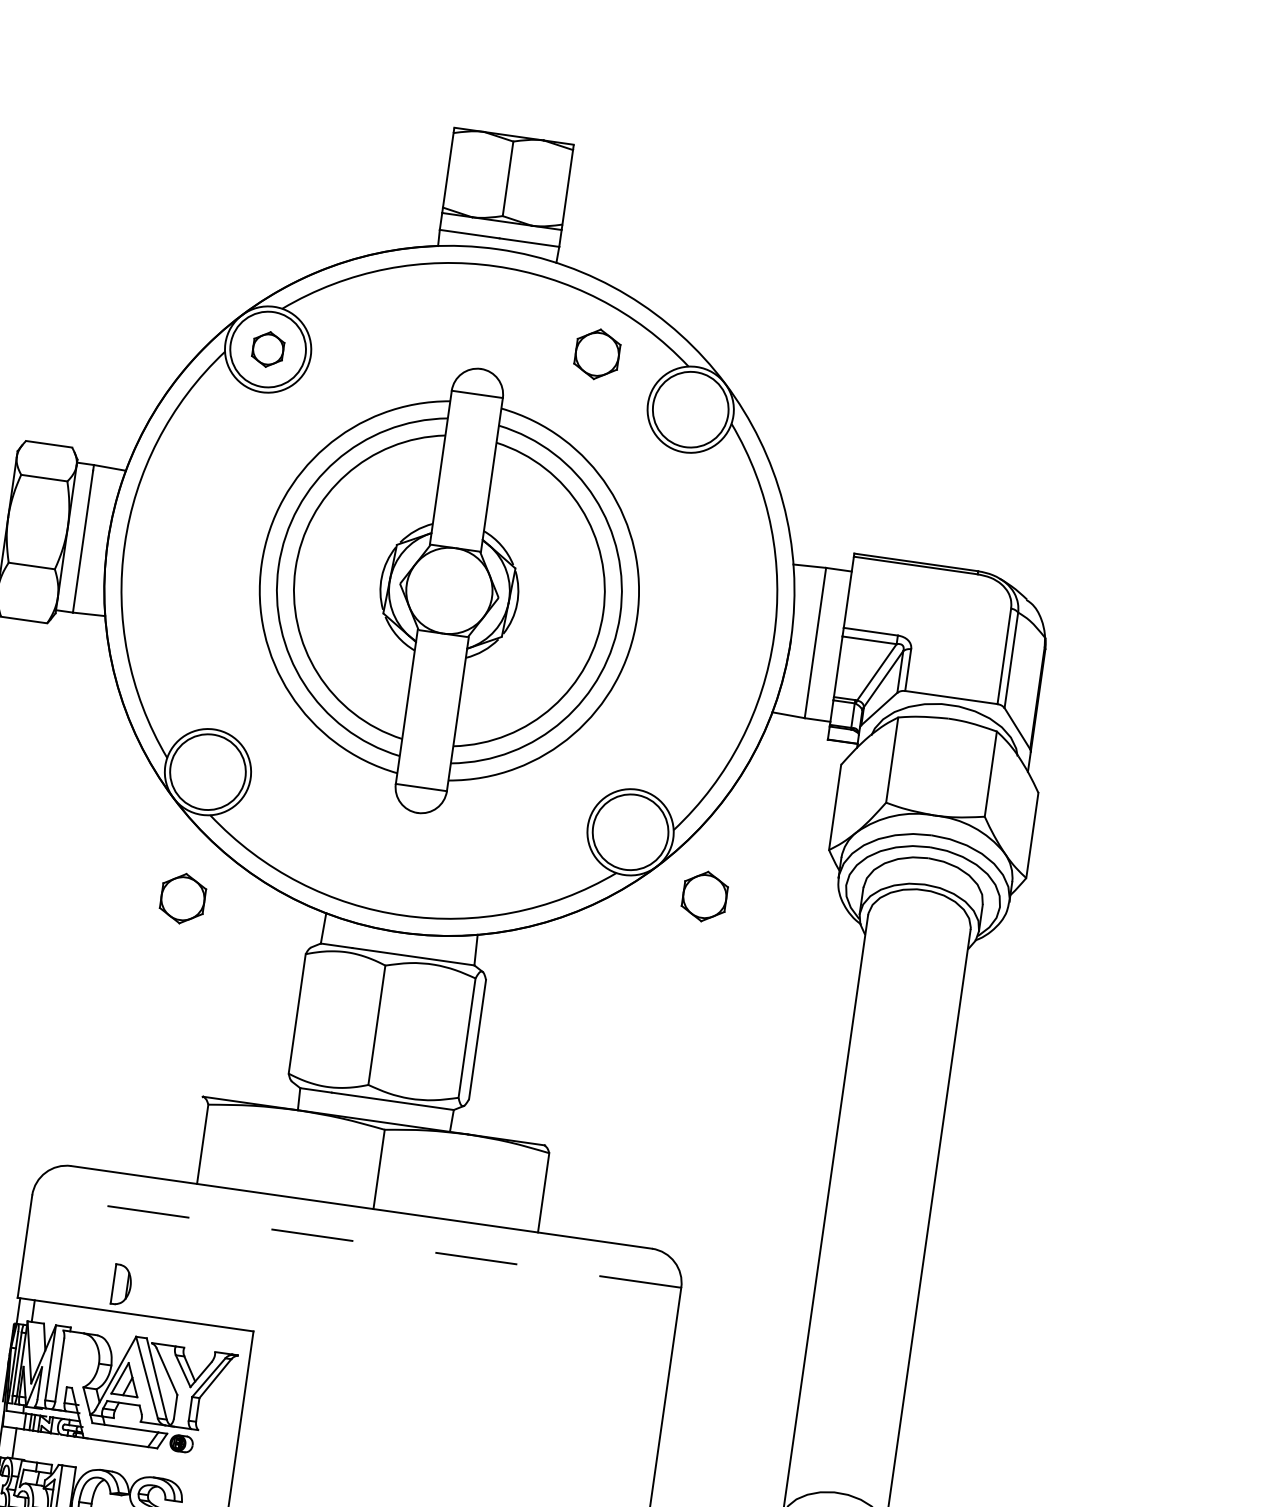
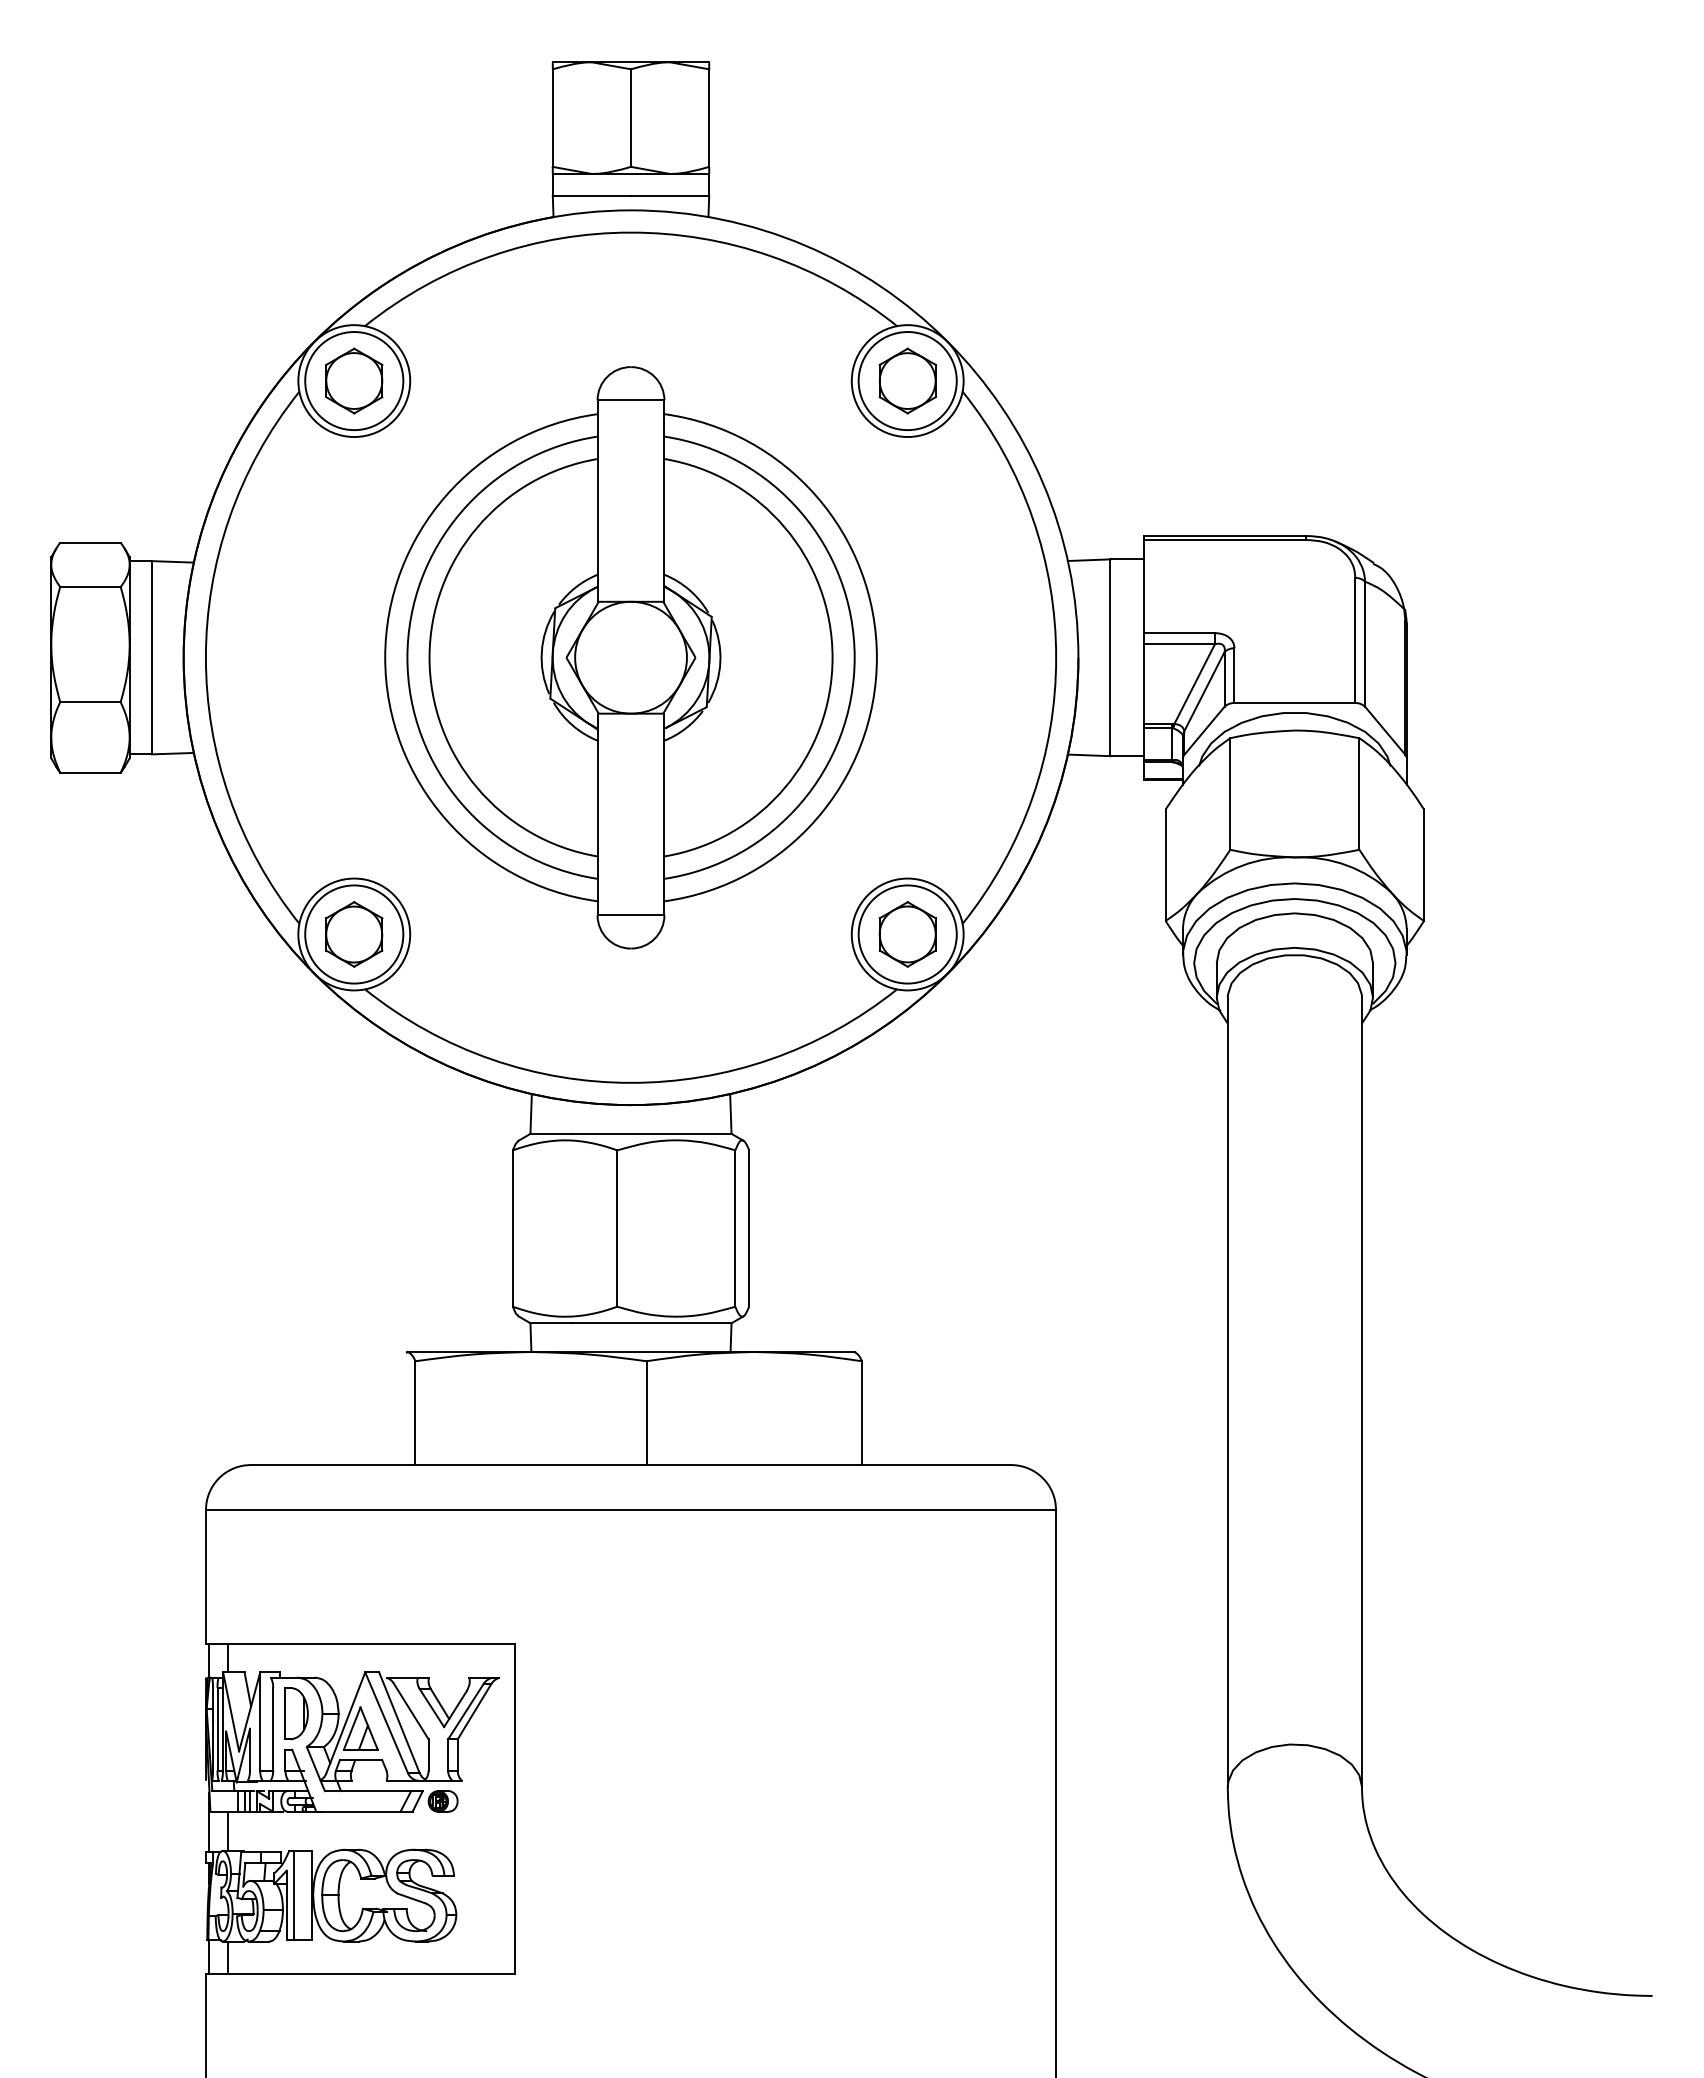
part: (268, 349) -> (354, 380), size x1.43
part: (597, 353) -> (907, 380), moved
part: (704, 896) -> (907, 934), moved
part: (183, 898) -> (354, 934), moved
line: (357, 1241) -> (631, 1509), dashed -> solid
part: (121, 1285) -> (296, 1713), moved

